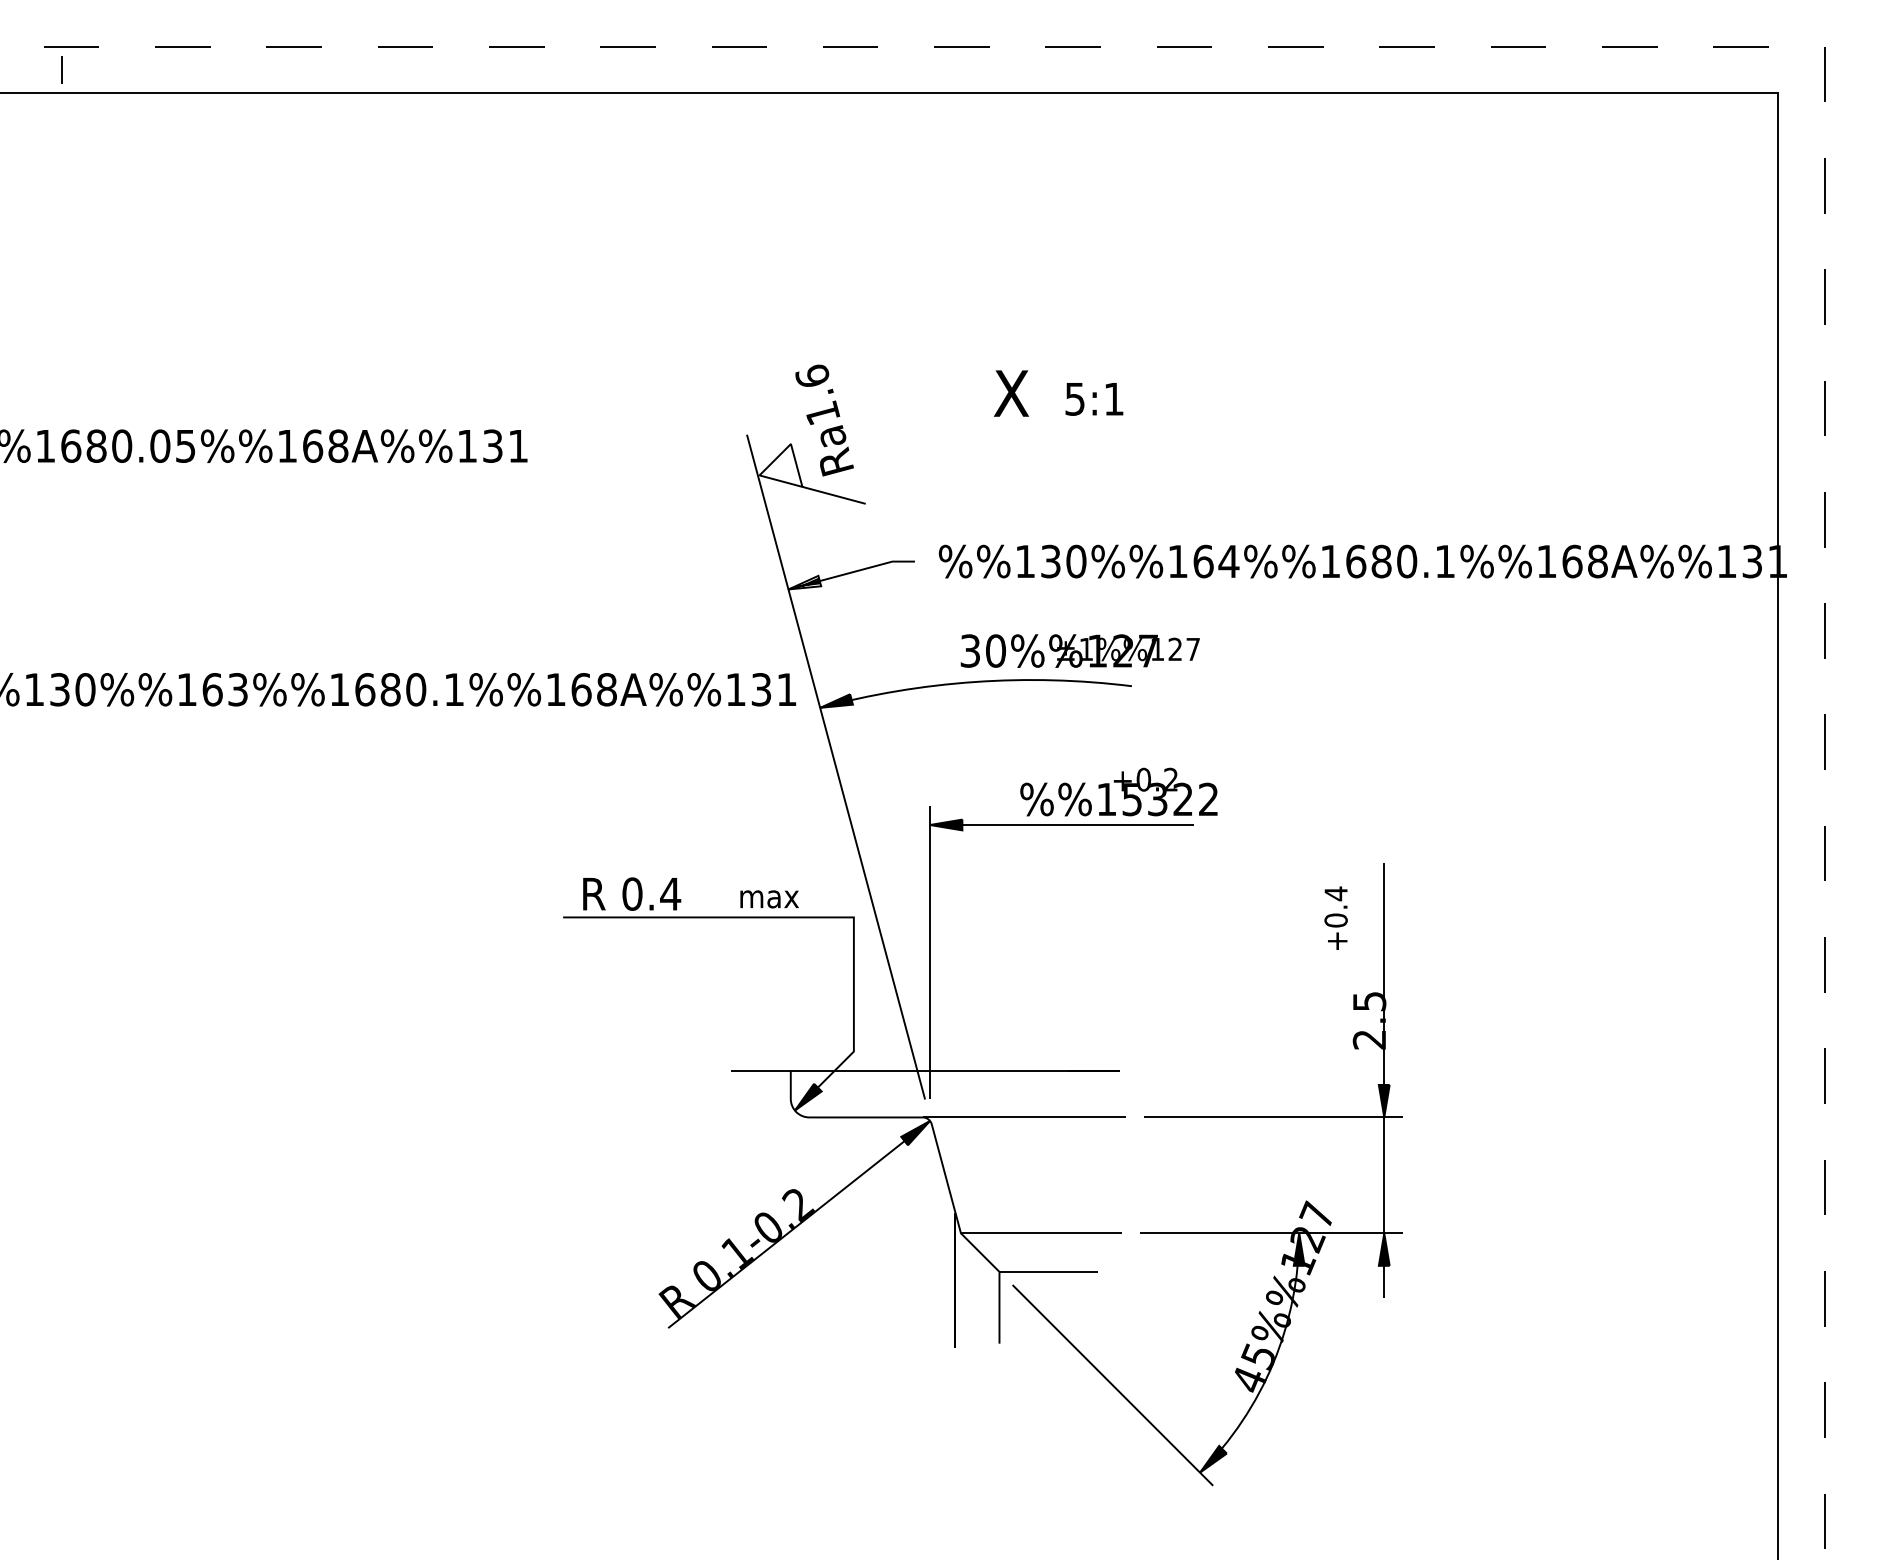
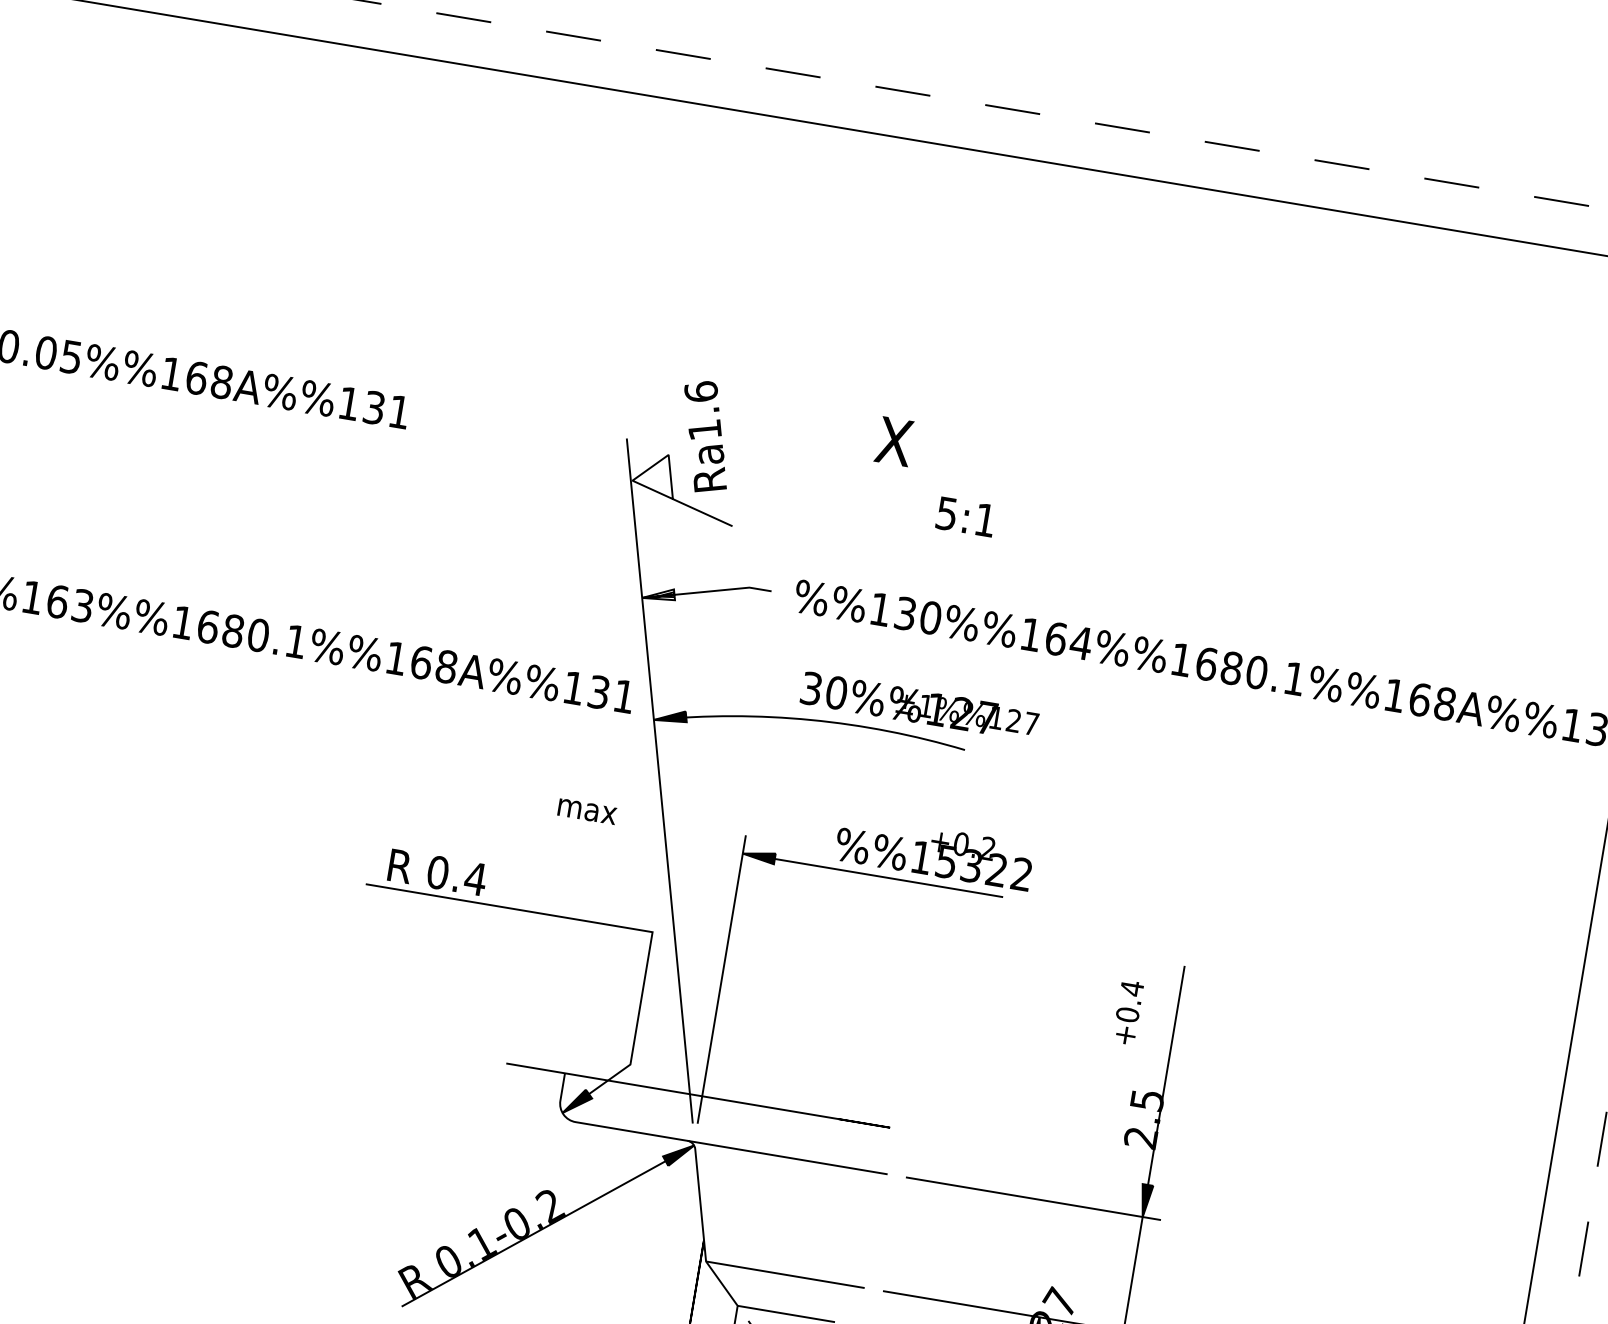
text: (1094, 399) -> (965, 517), moved
text: (769, 899) -> (587, 811), moved

